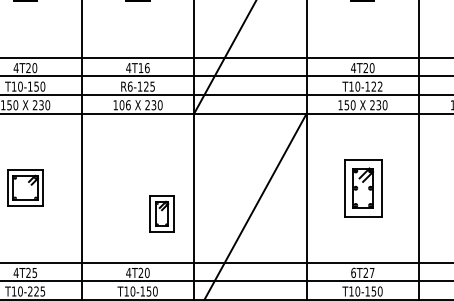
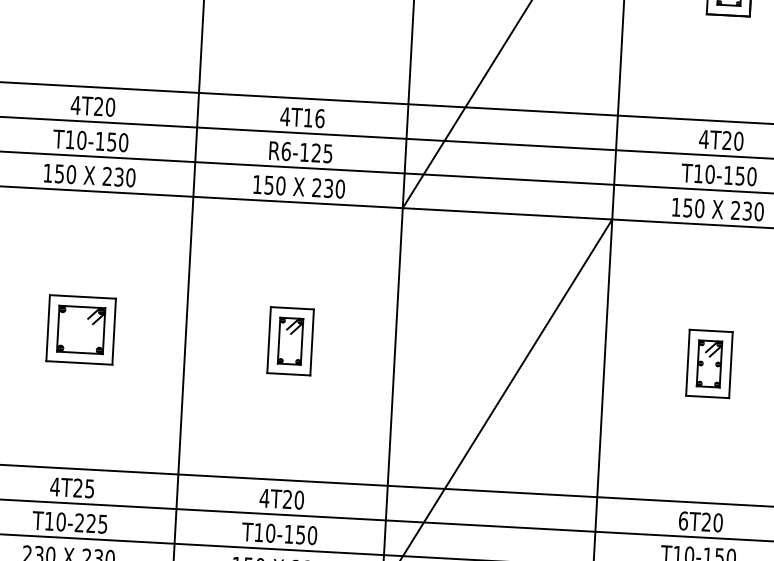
text: (376, 86) -> (745, 176), T10-122 -> T10-150
text: (124, 105) -> (273, 185), 106 -> 150
part: (362, 187) -> (708, 362), size x0.62
part: (161, 213) -> (289, 340), moved
text: (371, 272) -> (716, 521), 6T27 -> 6T20

